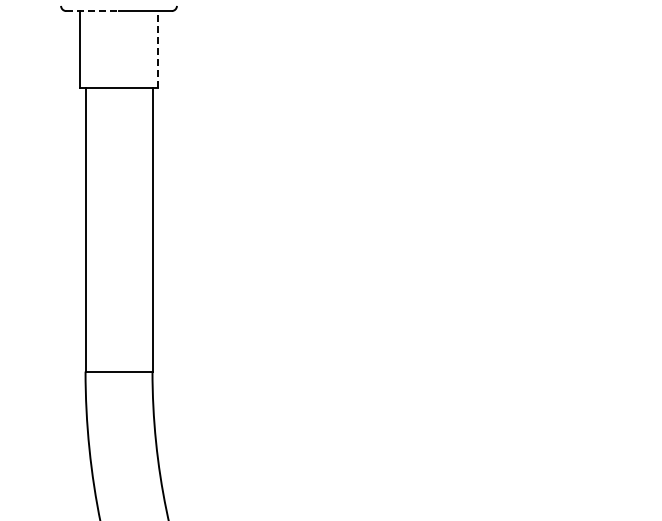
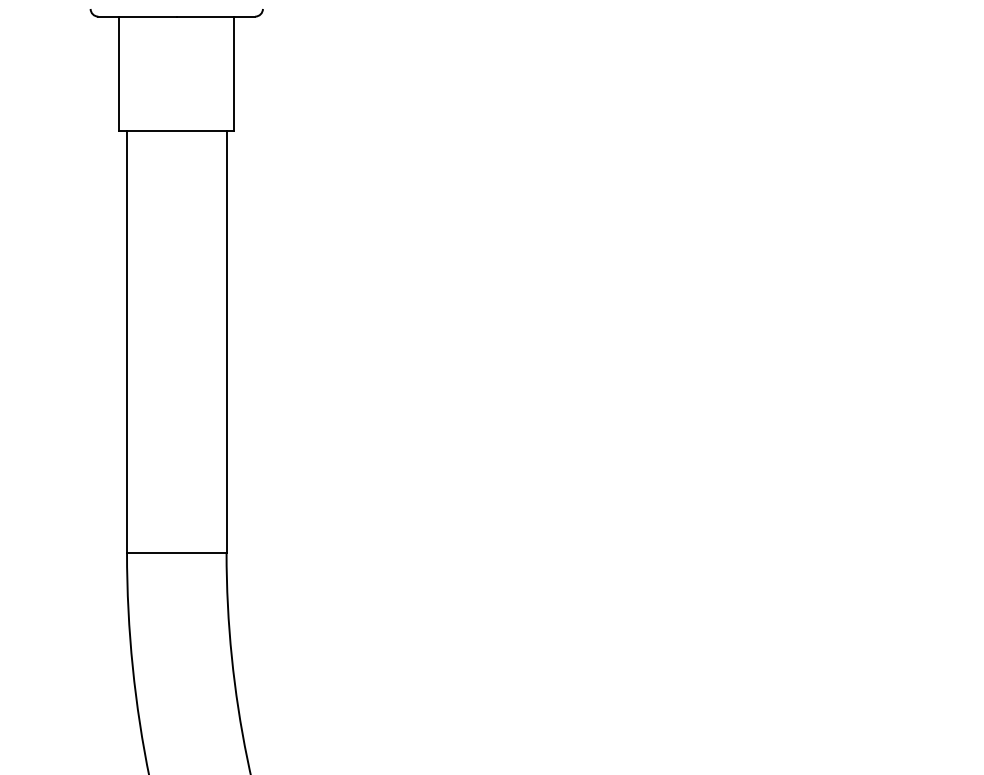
line: (93, 11) -> (138, 17), dashed -> solid
line: (157, 49) -> (234, 73), dashed -> solid

